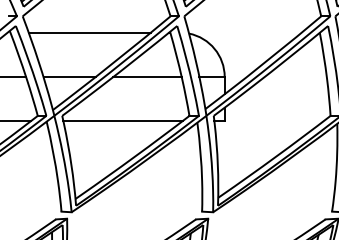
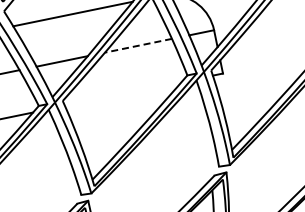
line: (147, 77) -> (138, 46), solid -> dashed
line: (122, 121) -> (122, 94), removed

